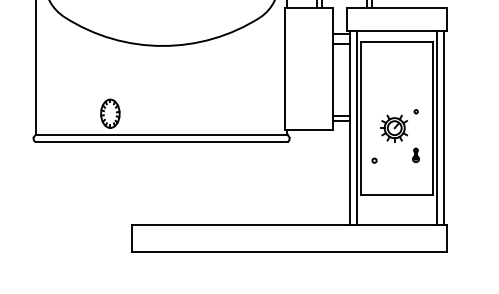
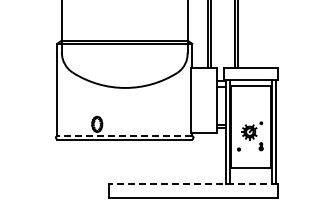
line: (161, 134) -> (124, 135), solid -> dashed
line: (289, 225) -> (193, 184), solid -> dashed

